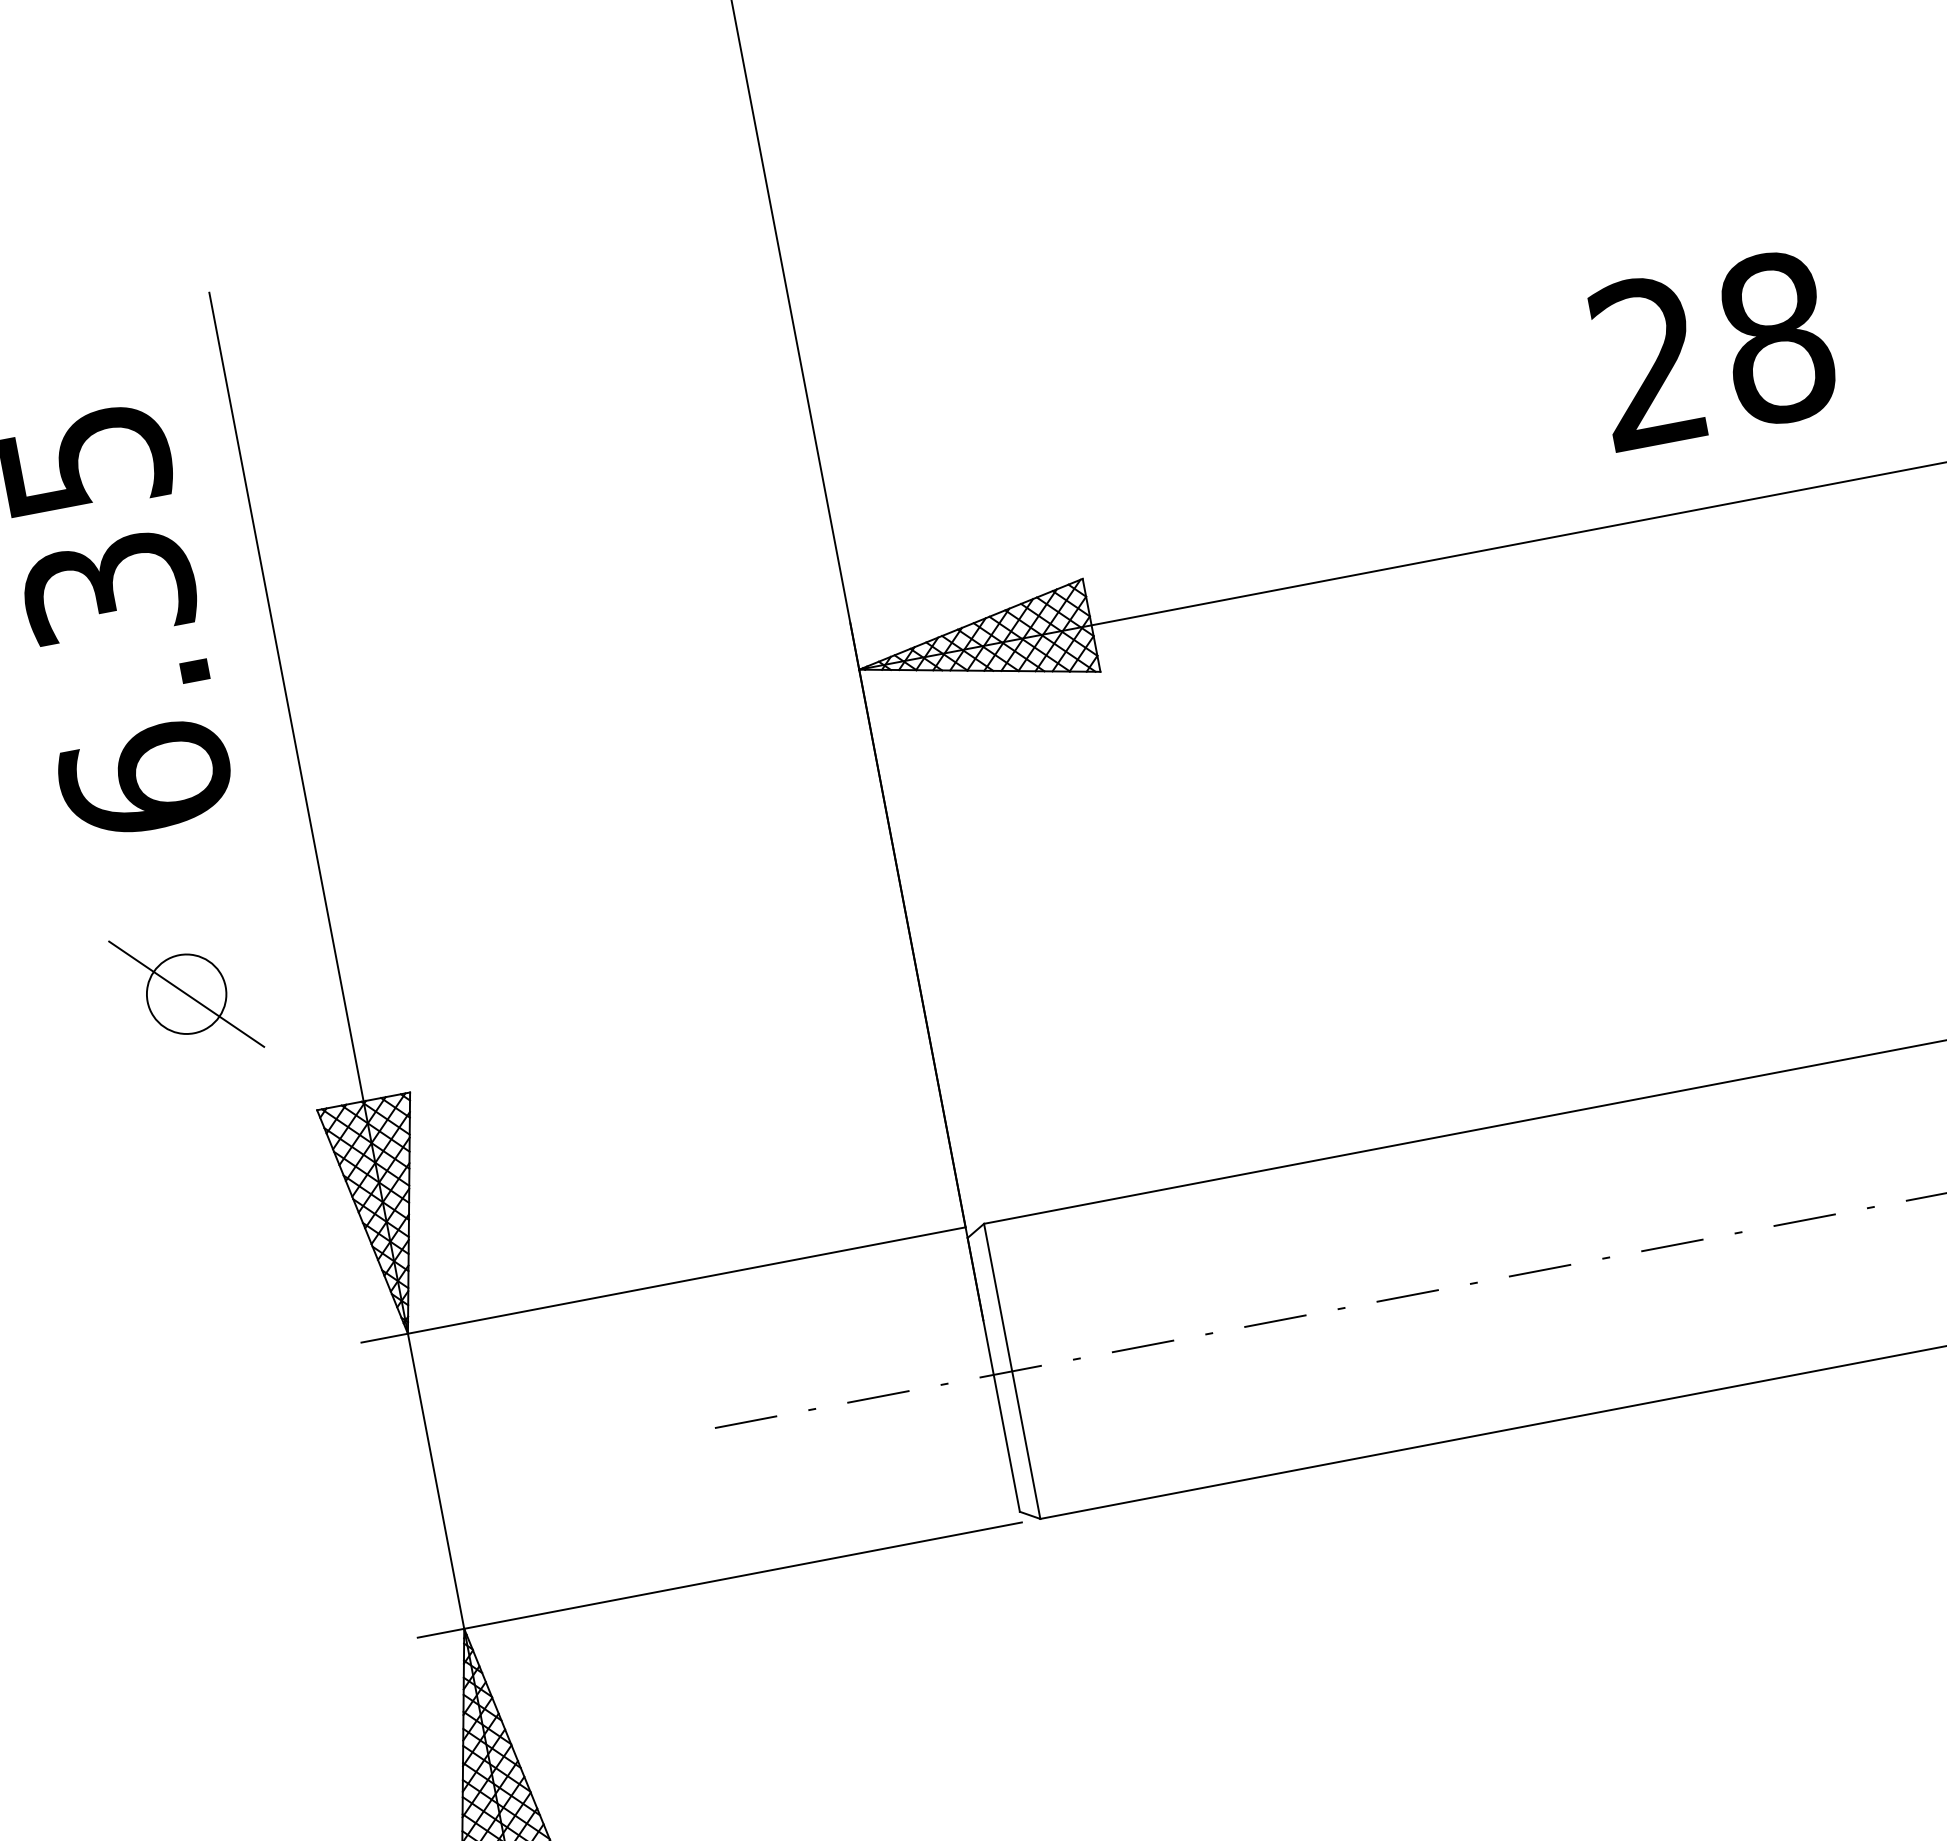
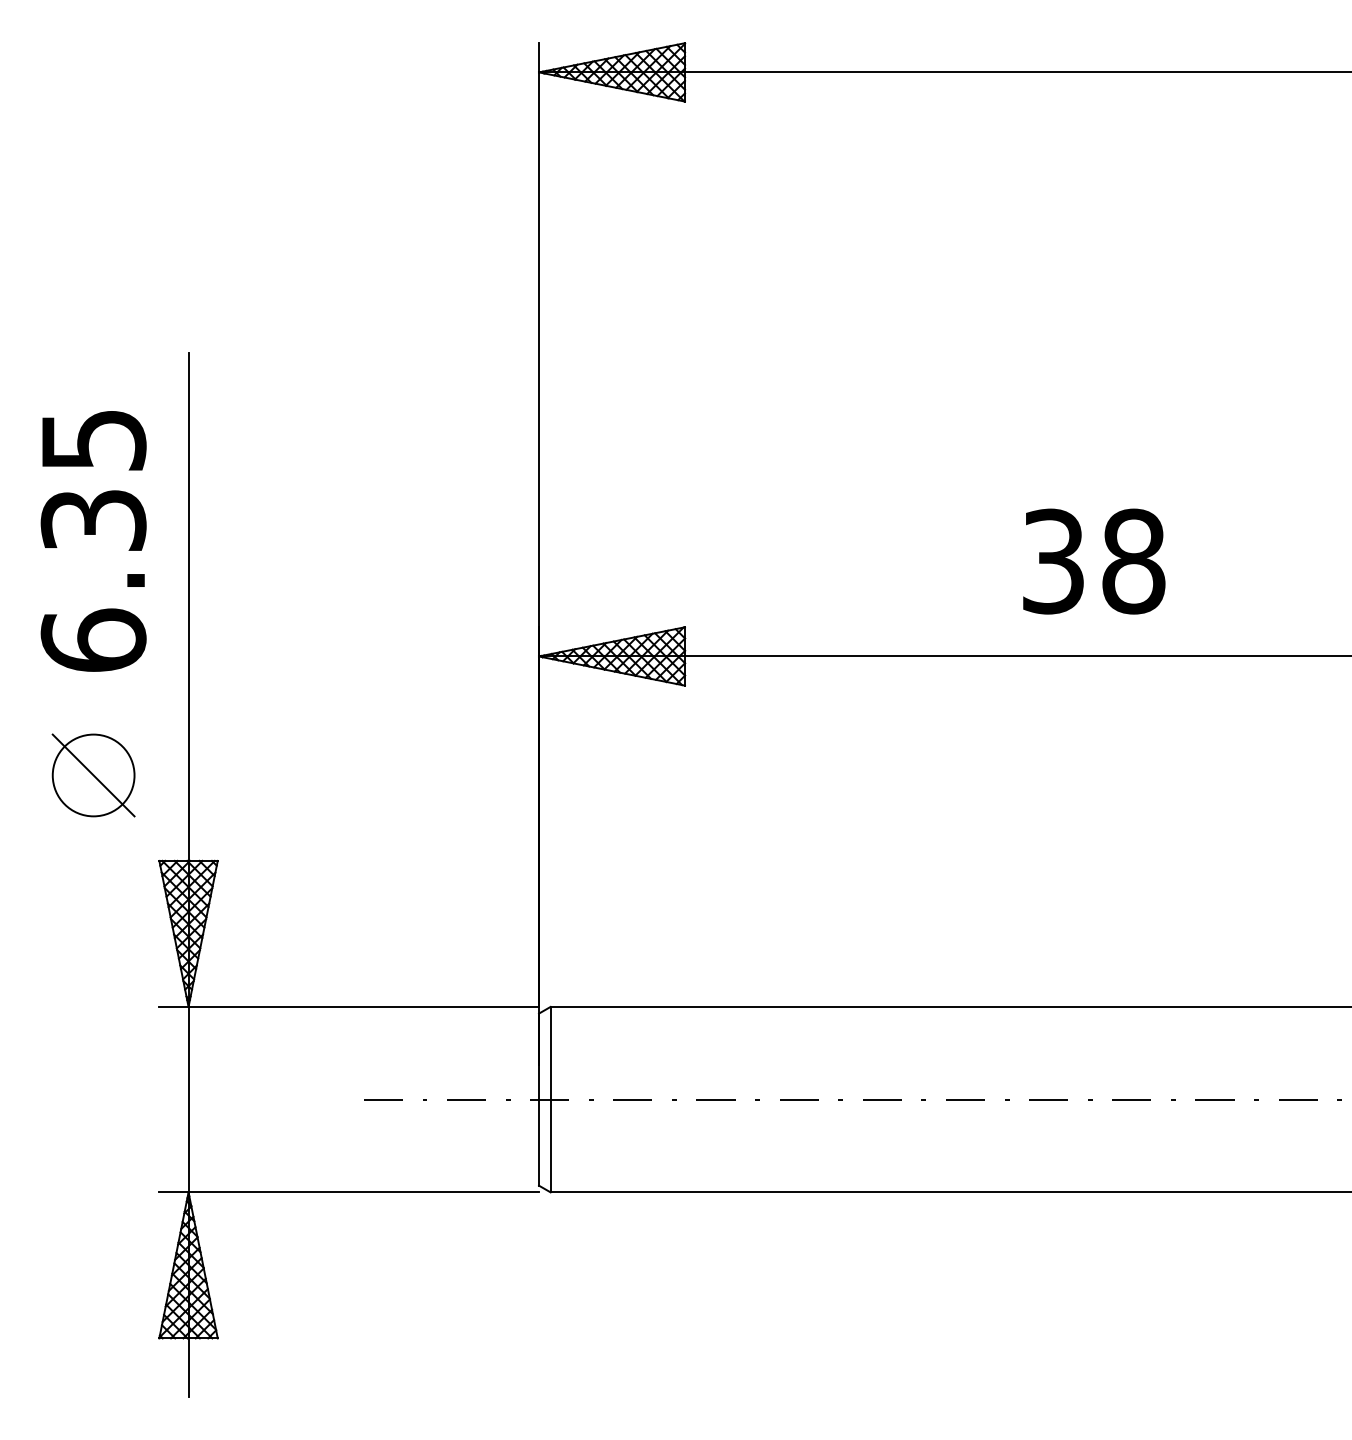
text: (1649, 362) -> (1053, 561), 28 -> 38
circle: (186, 994) -> (93, 775), size x1.67

